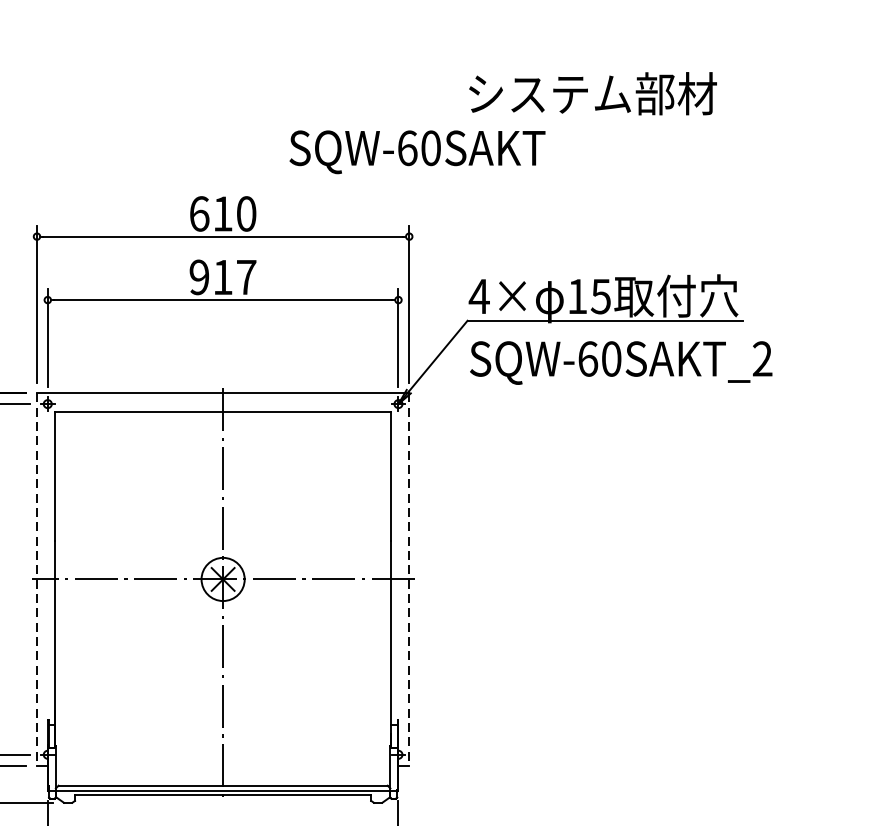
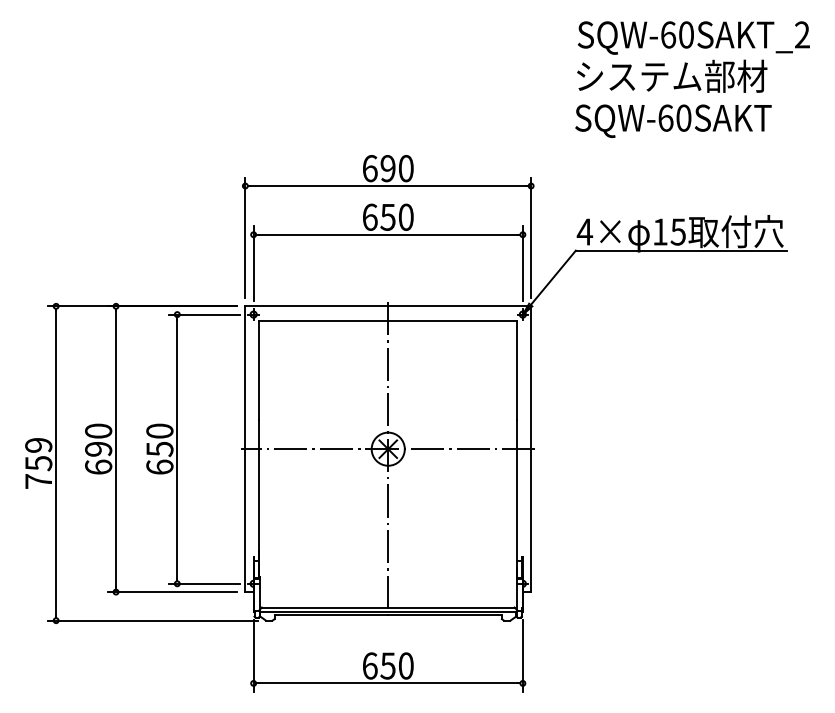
text: (417, 151) -> (673, 120), moved
text: (222, 213) -> (387, 168), 610 -> 690
text: (222, 276) -> (387, 216), 917 -> 650
text: (620, 362) -> (693, 37), moved
line: (37, 579) -> (245, 449), dashed -> solid
line: (409, 579) -> (531, 449), dashed -> solid

